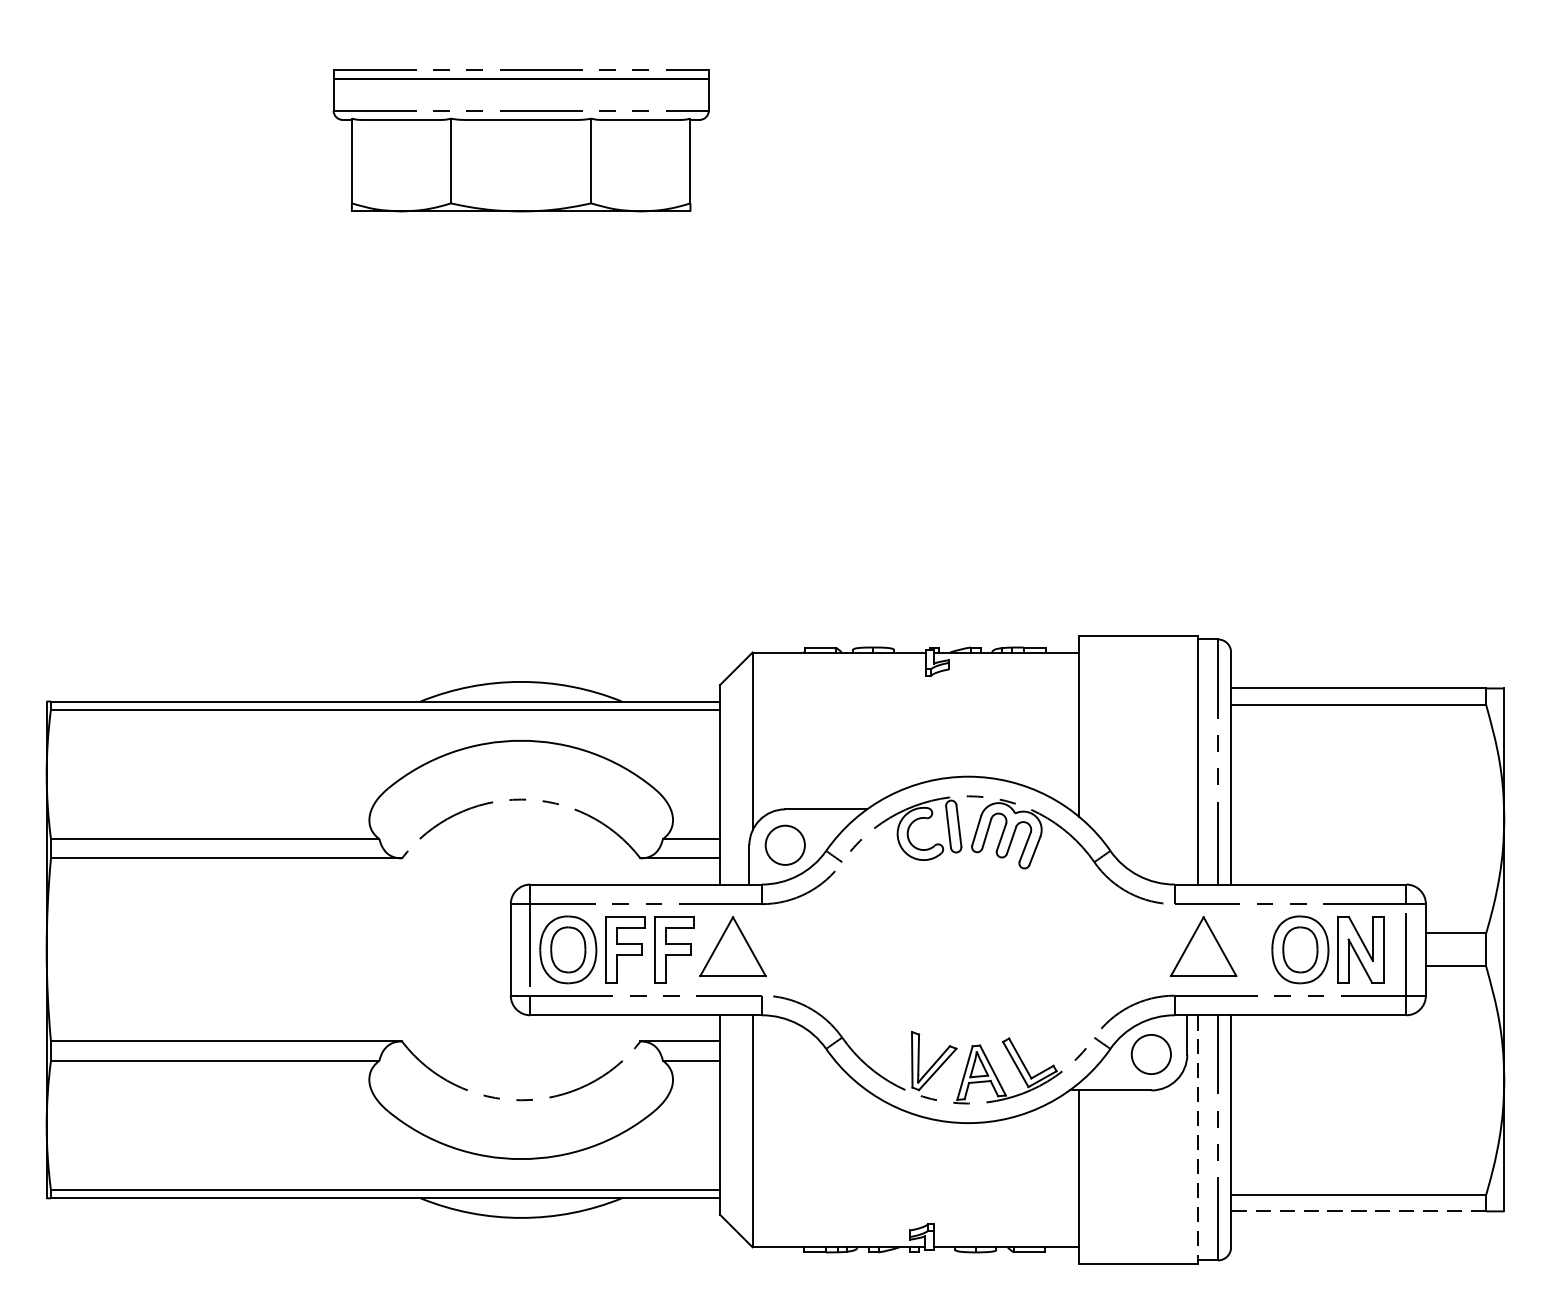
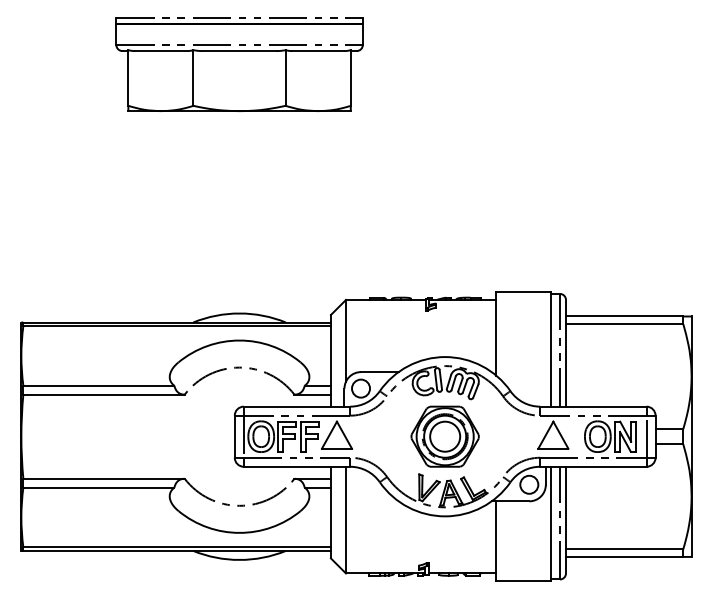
part: (521, 140) -> (239, 64), size x1.43
part: (966, 949) -> (444, 436), added
line: (1197, 1140) -> (550, 524), dashed -> solid
line: (1358, 1210) -> (624, 556), dashed -> solid

